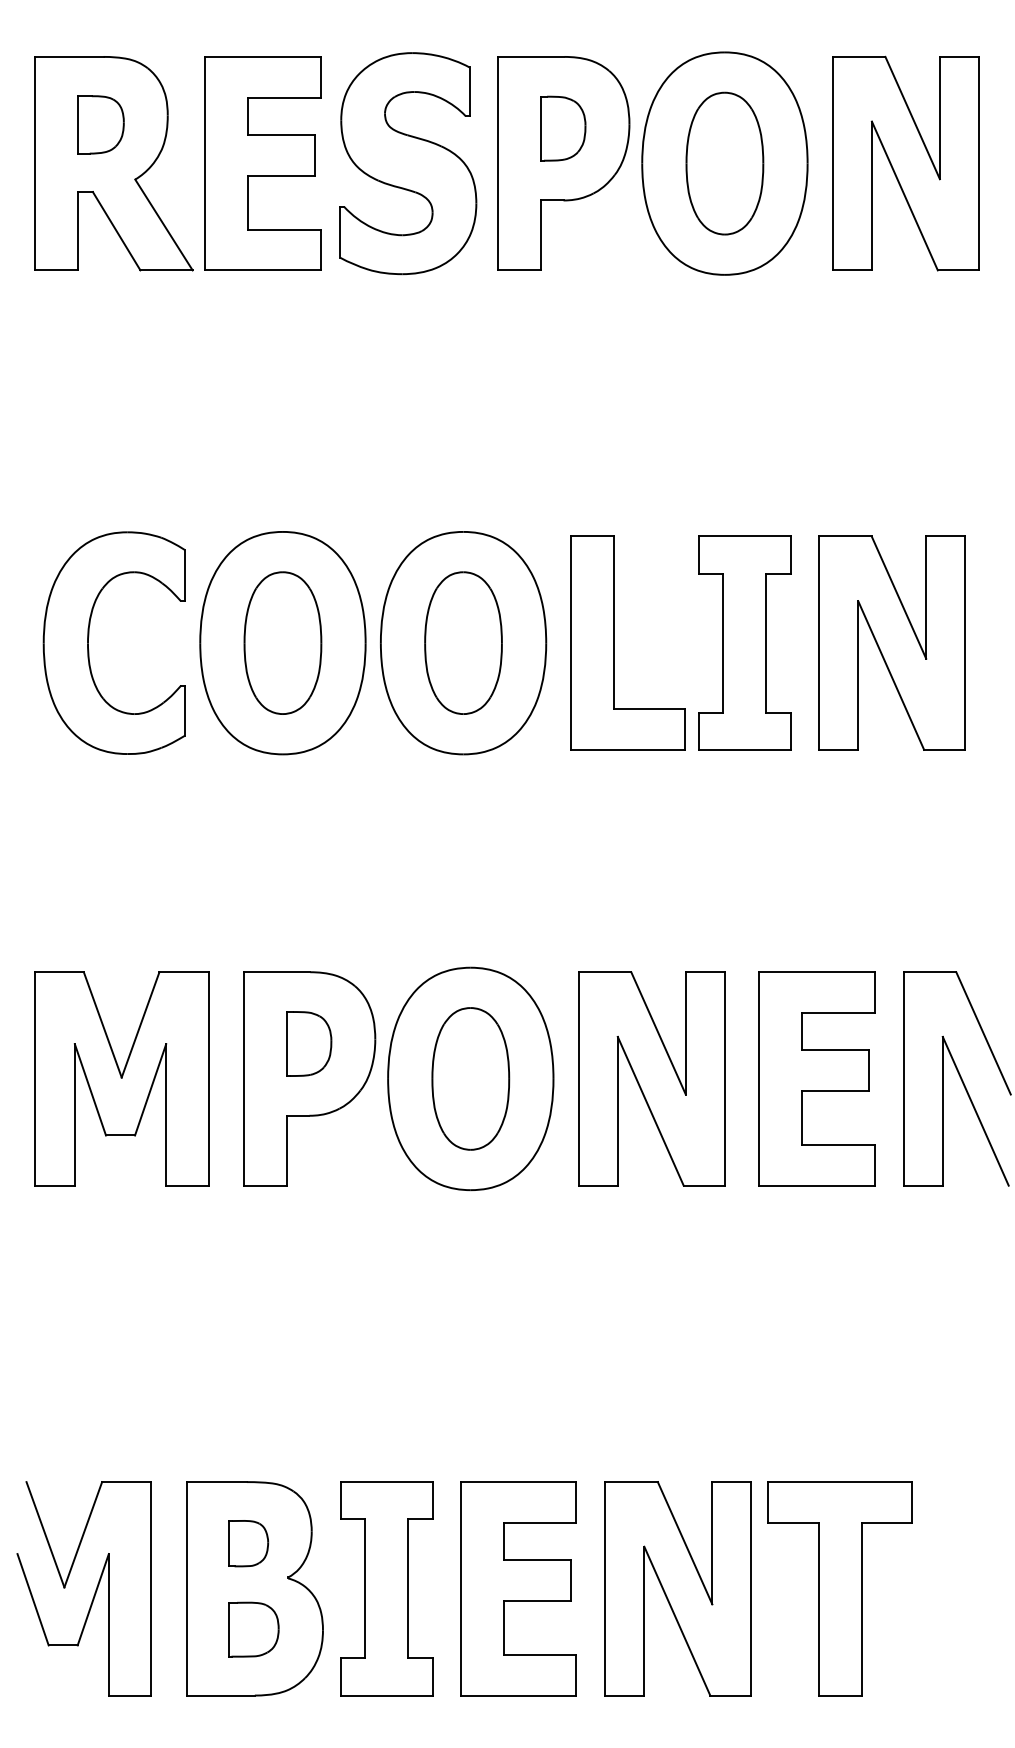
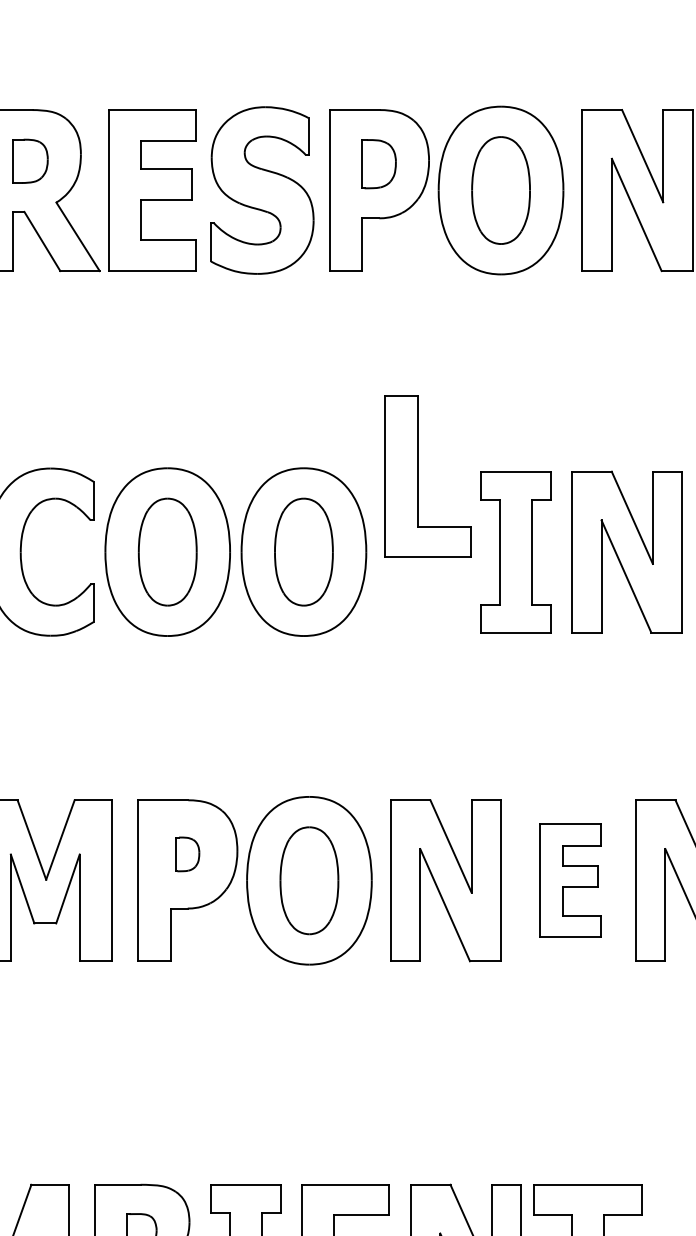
part: (614, 642) -> (417, 476), moved
part: (309, 1043) -> (187, 854), size x0.7
part: (816, 1078) -> (570, 880), size x0.7

